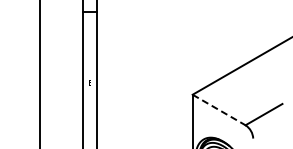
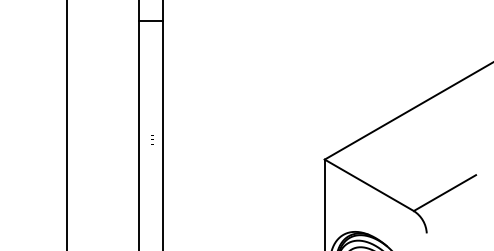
line: (219, 110) -> (369, 186), dashed -> solid

